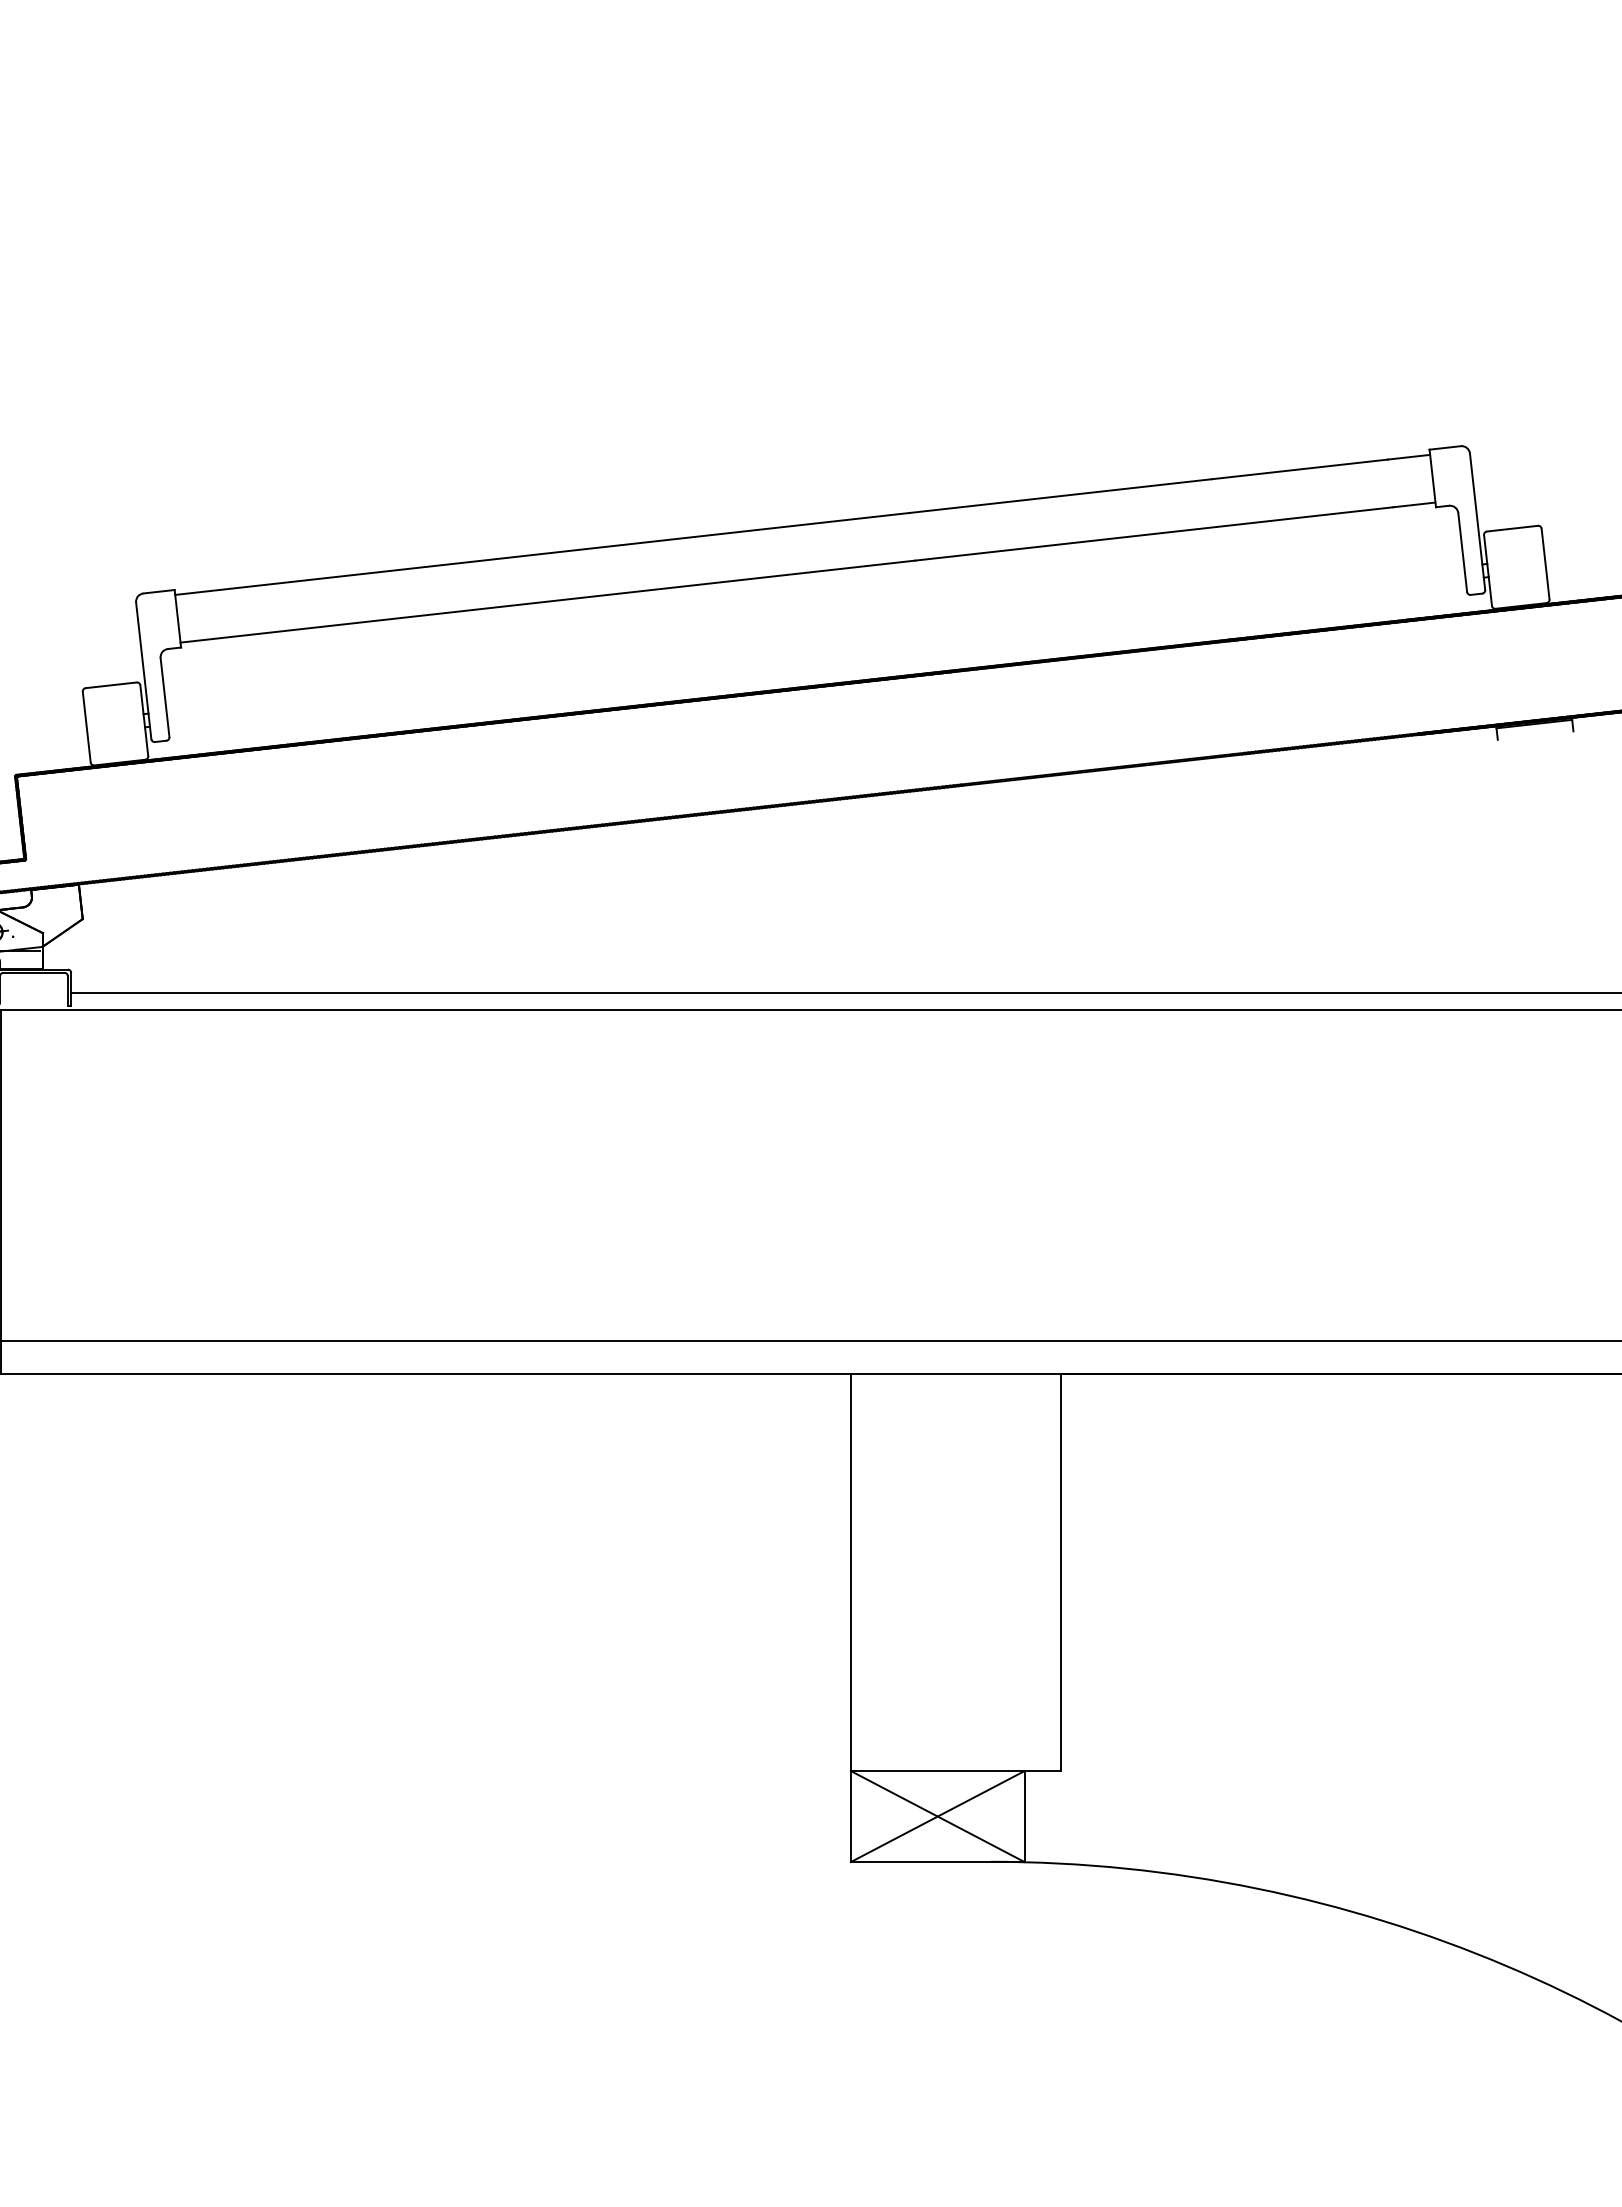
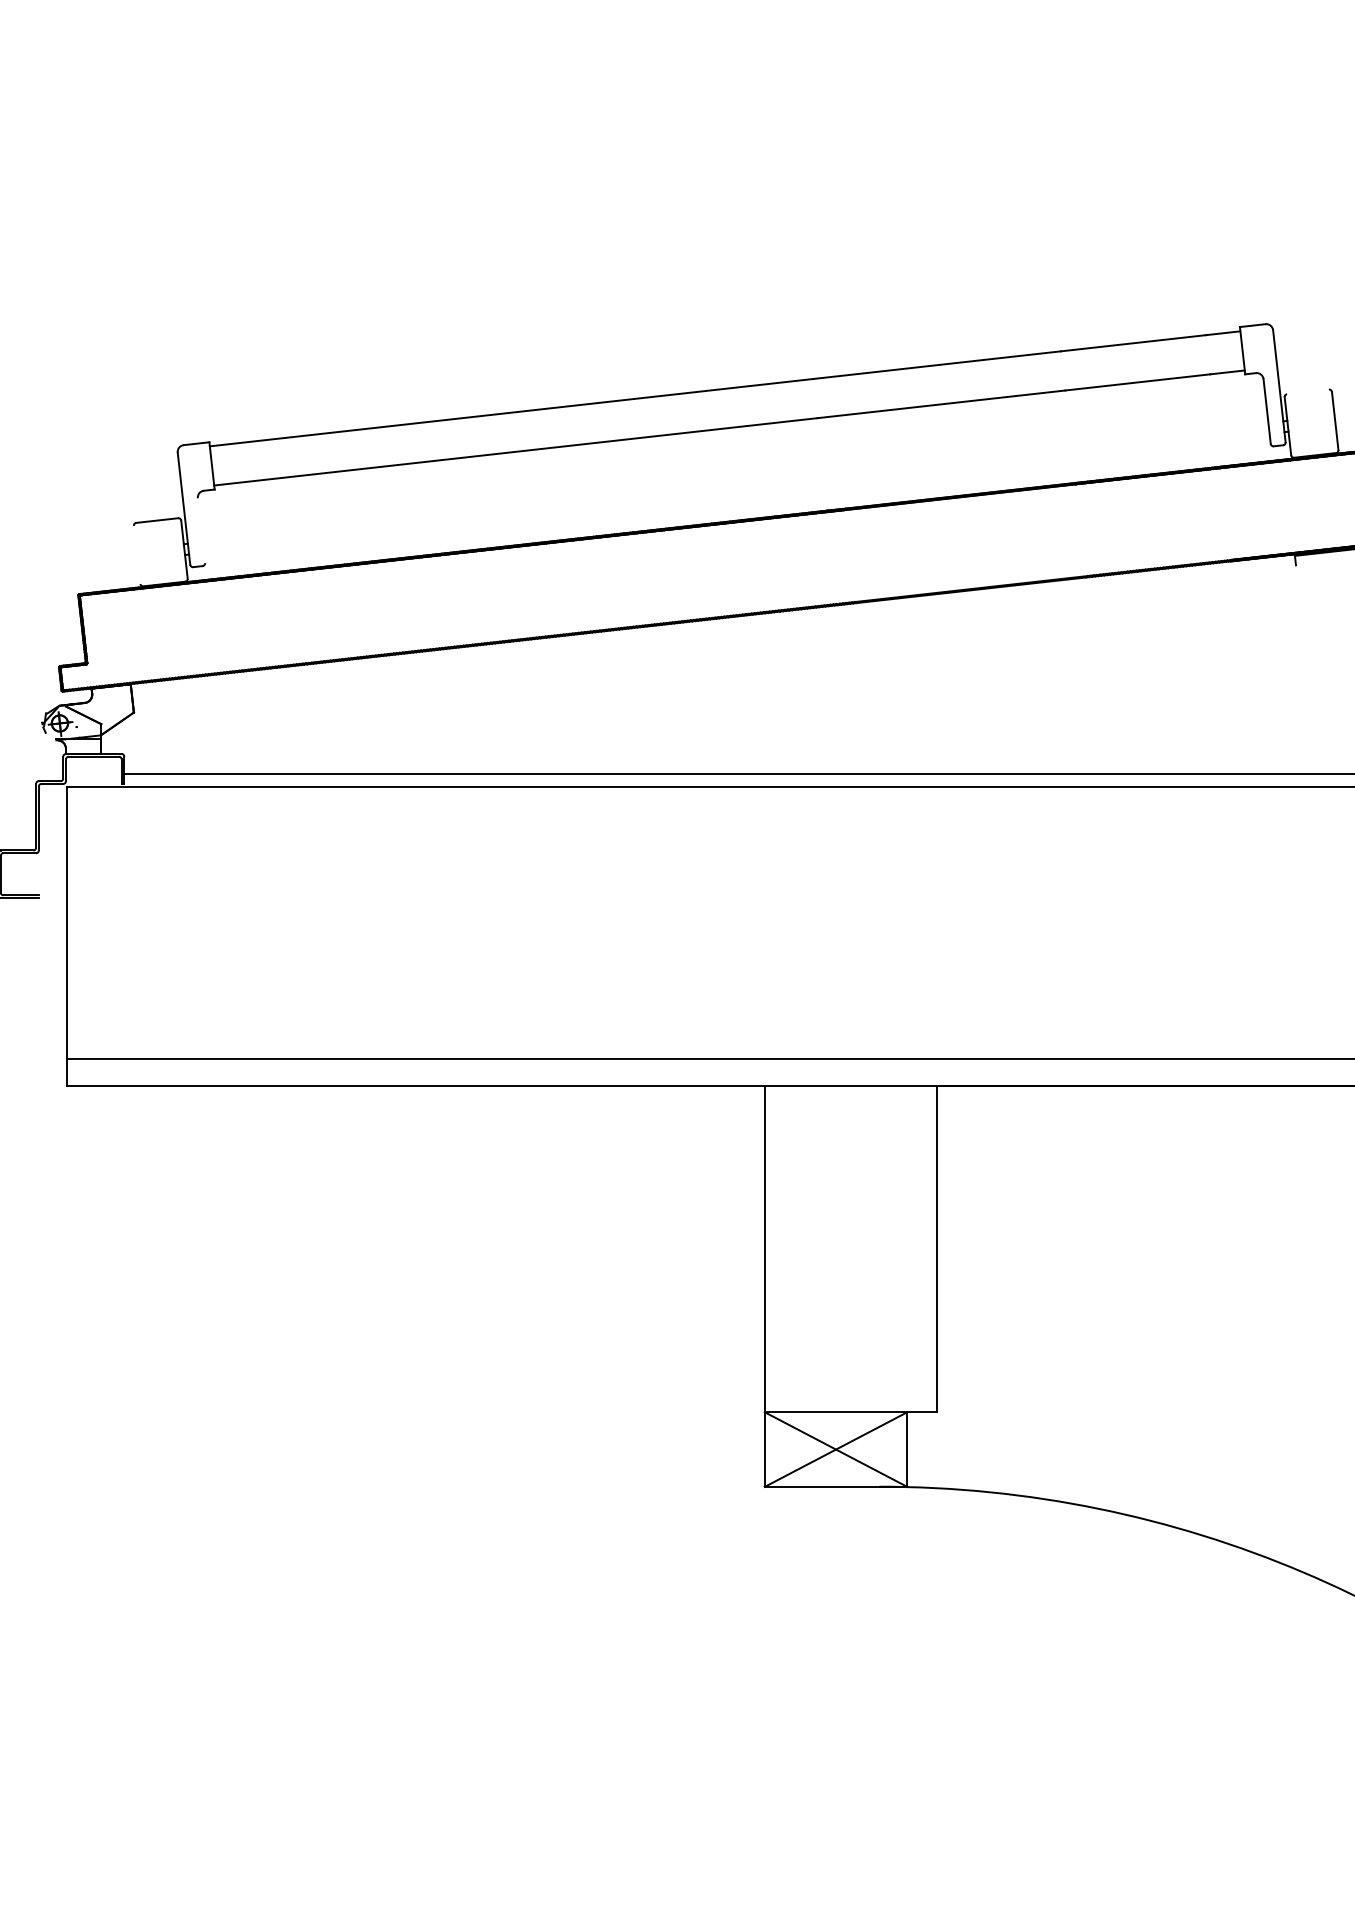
line: (1511, 528) -> (1307, 391), removed
line: (165, 697) -> (201, 530), removed
line: (85, 726) -> (136, 554), removed

